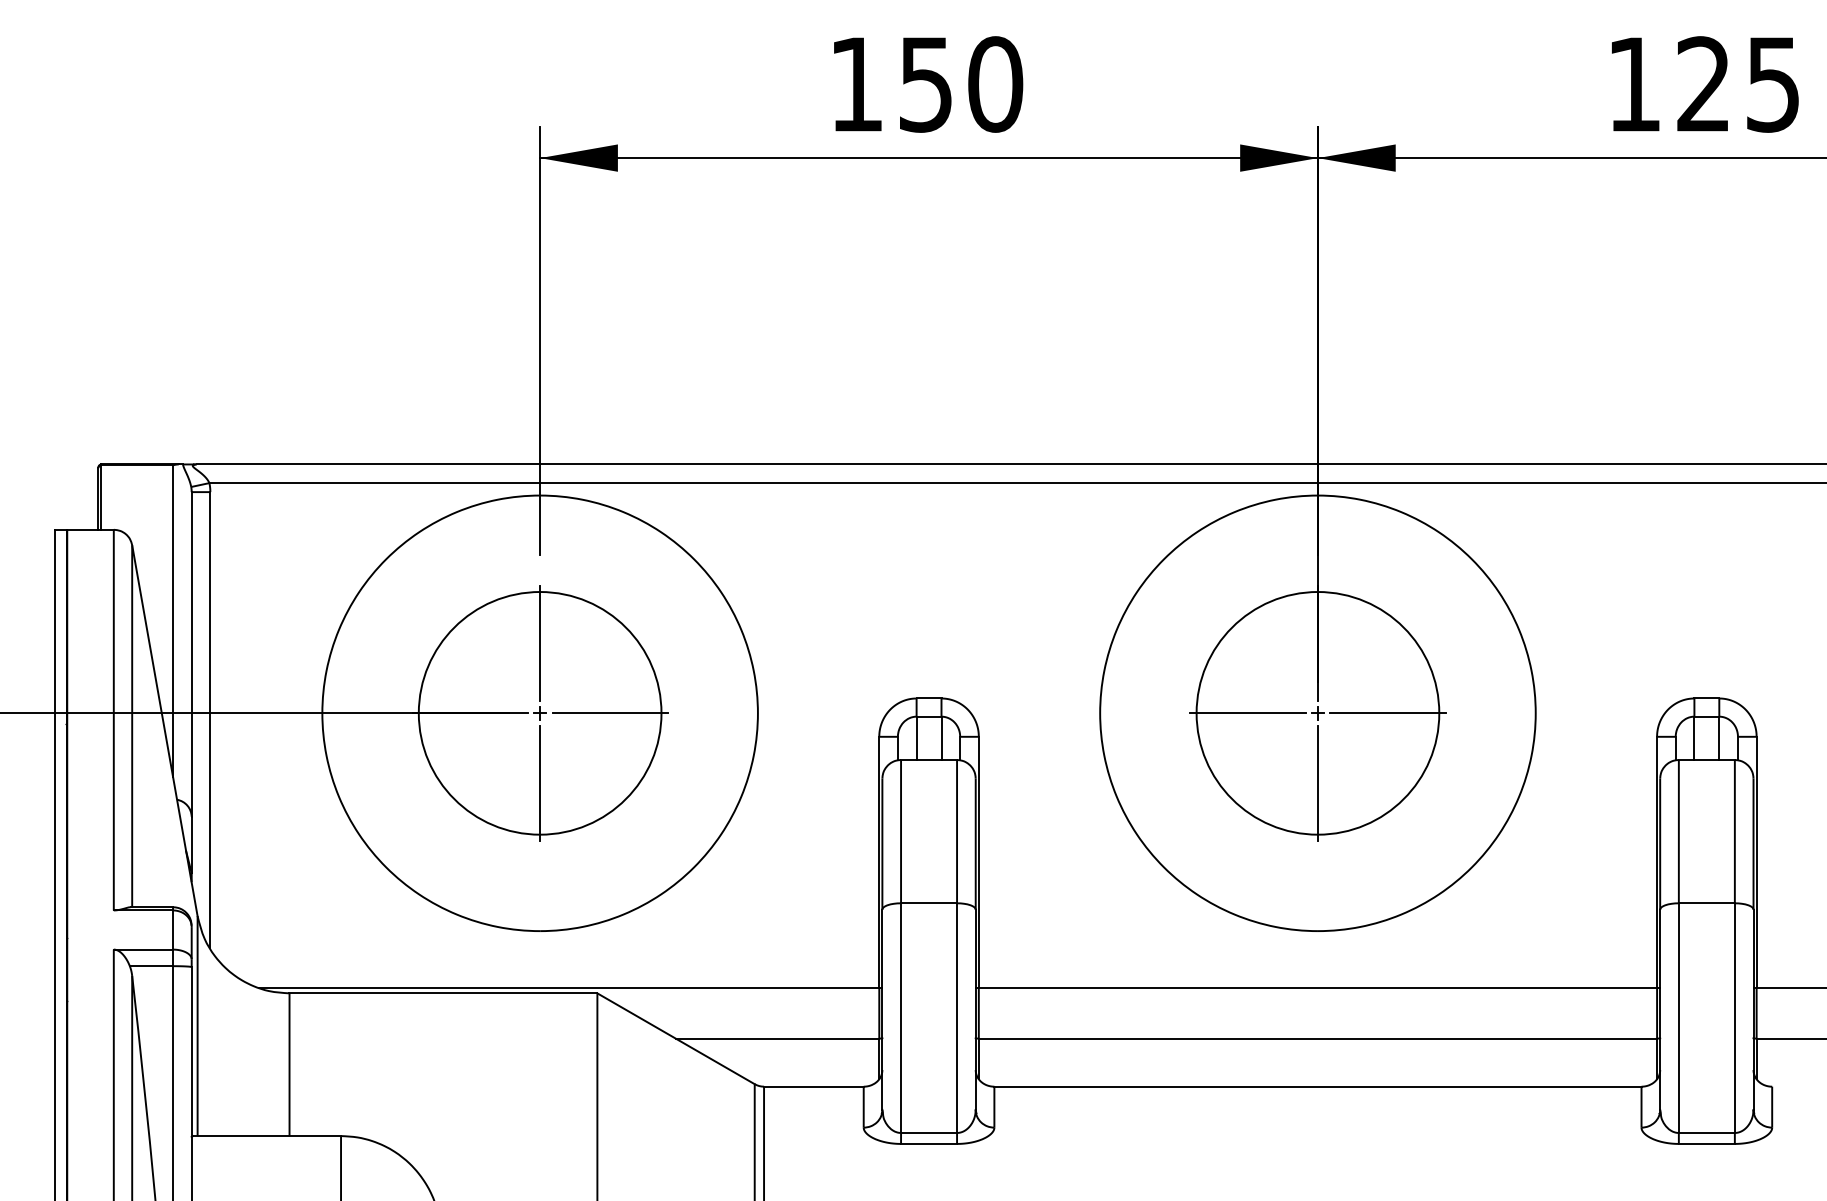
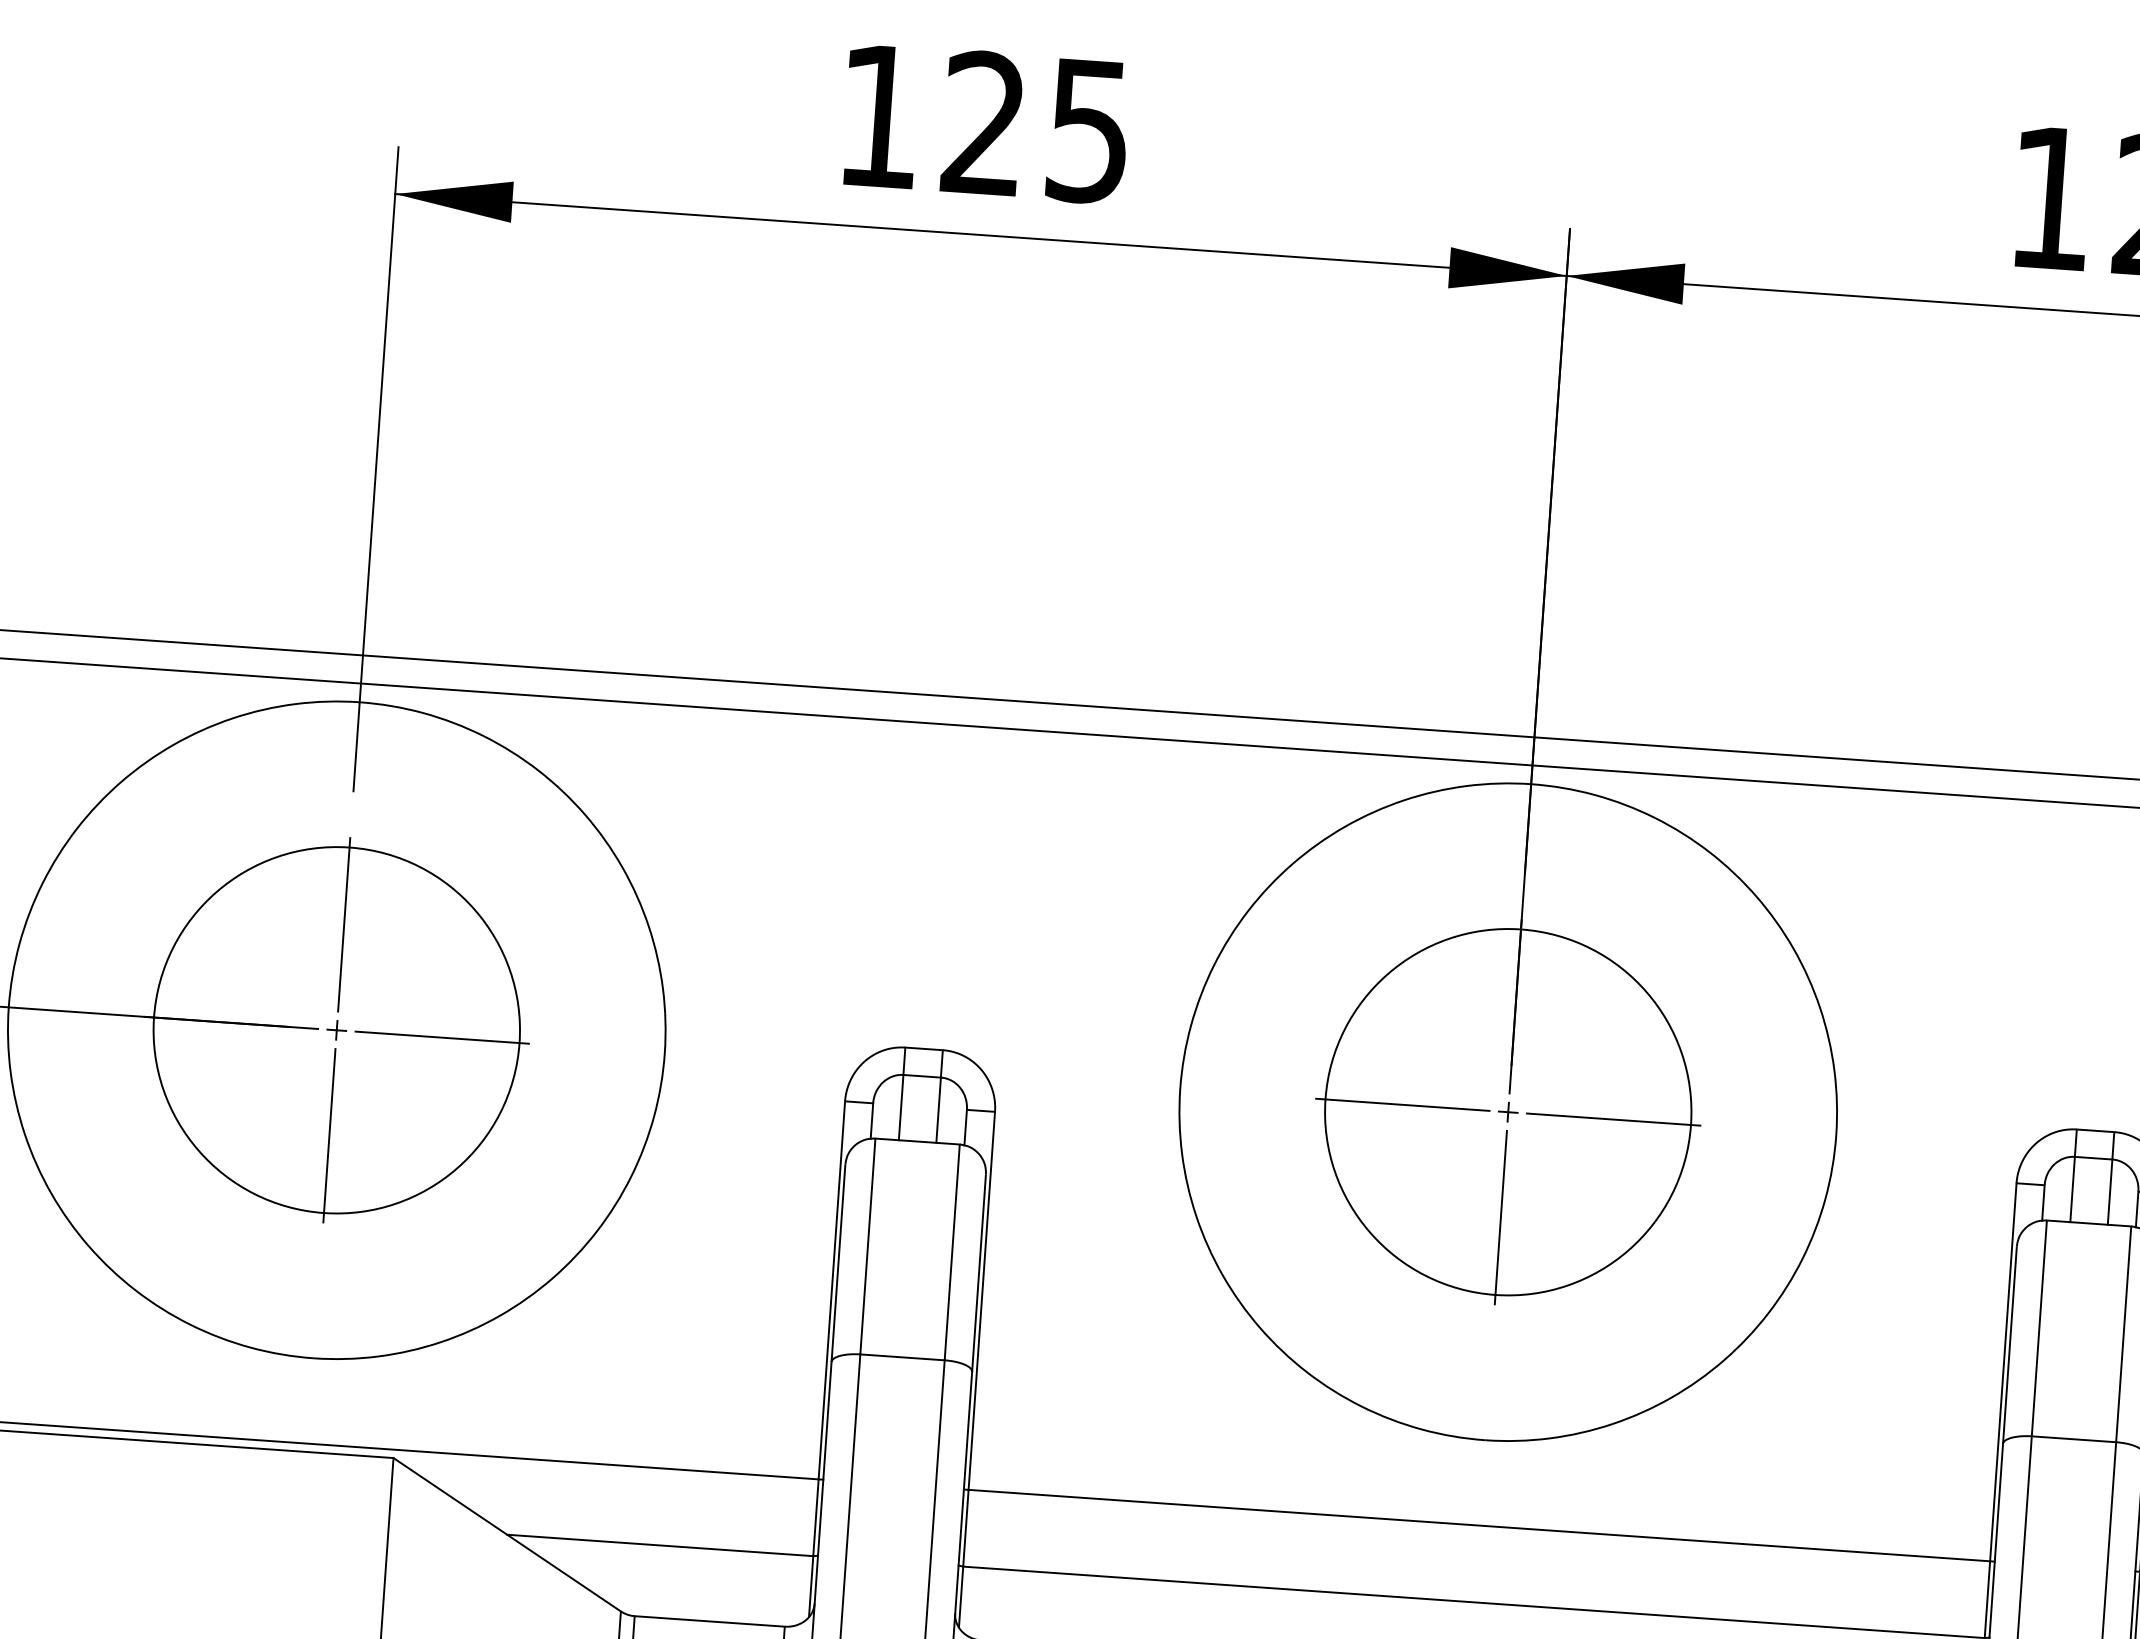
text: (961, 84) -> (1037, 127), 150 -> 125

